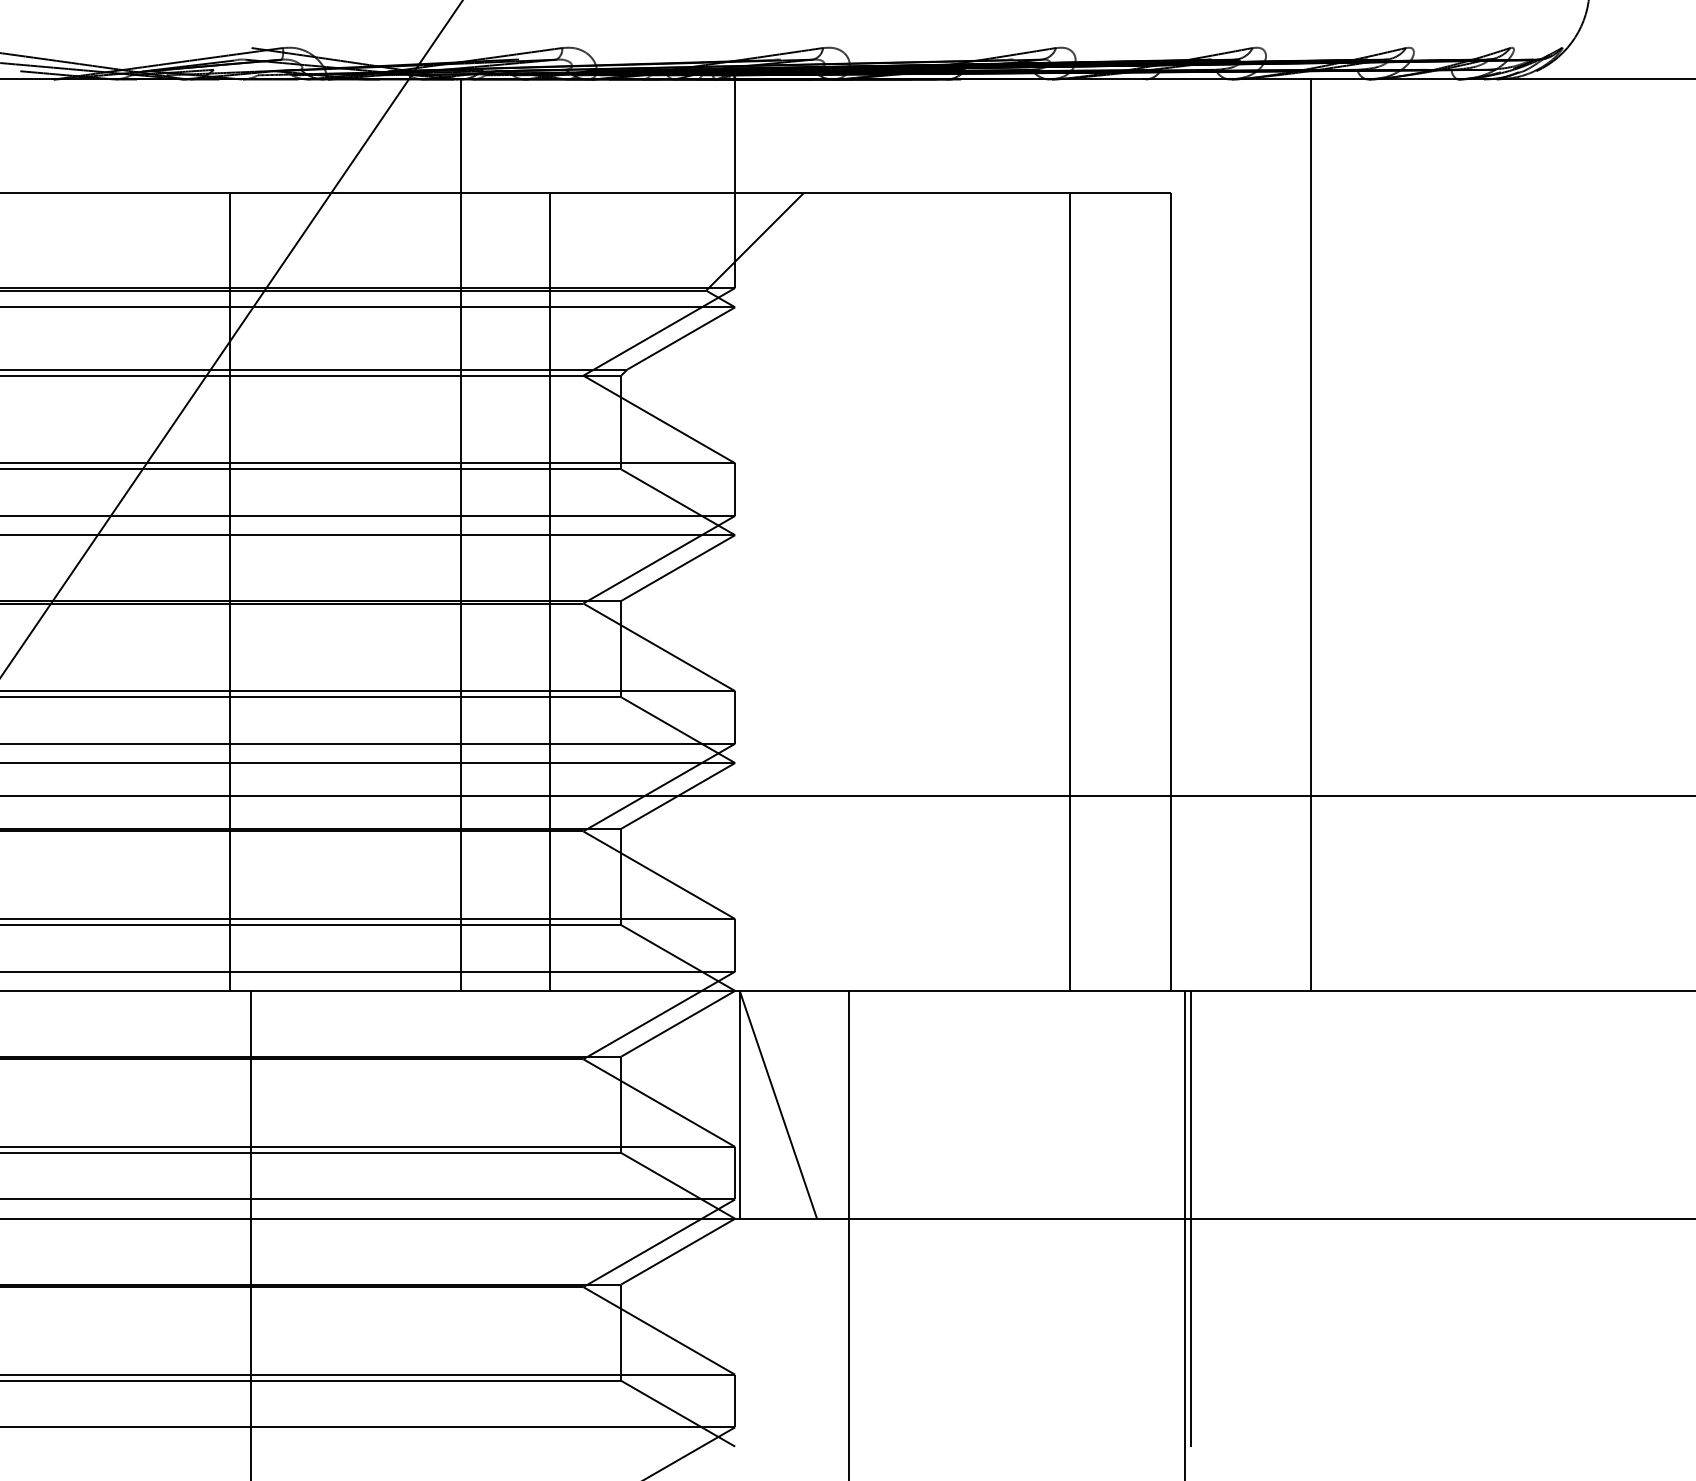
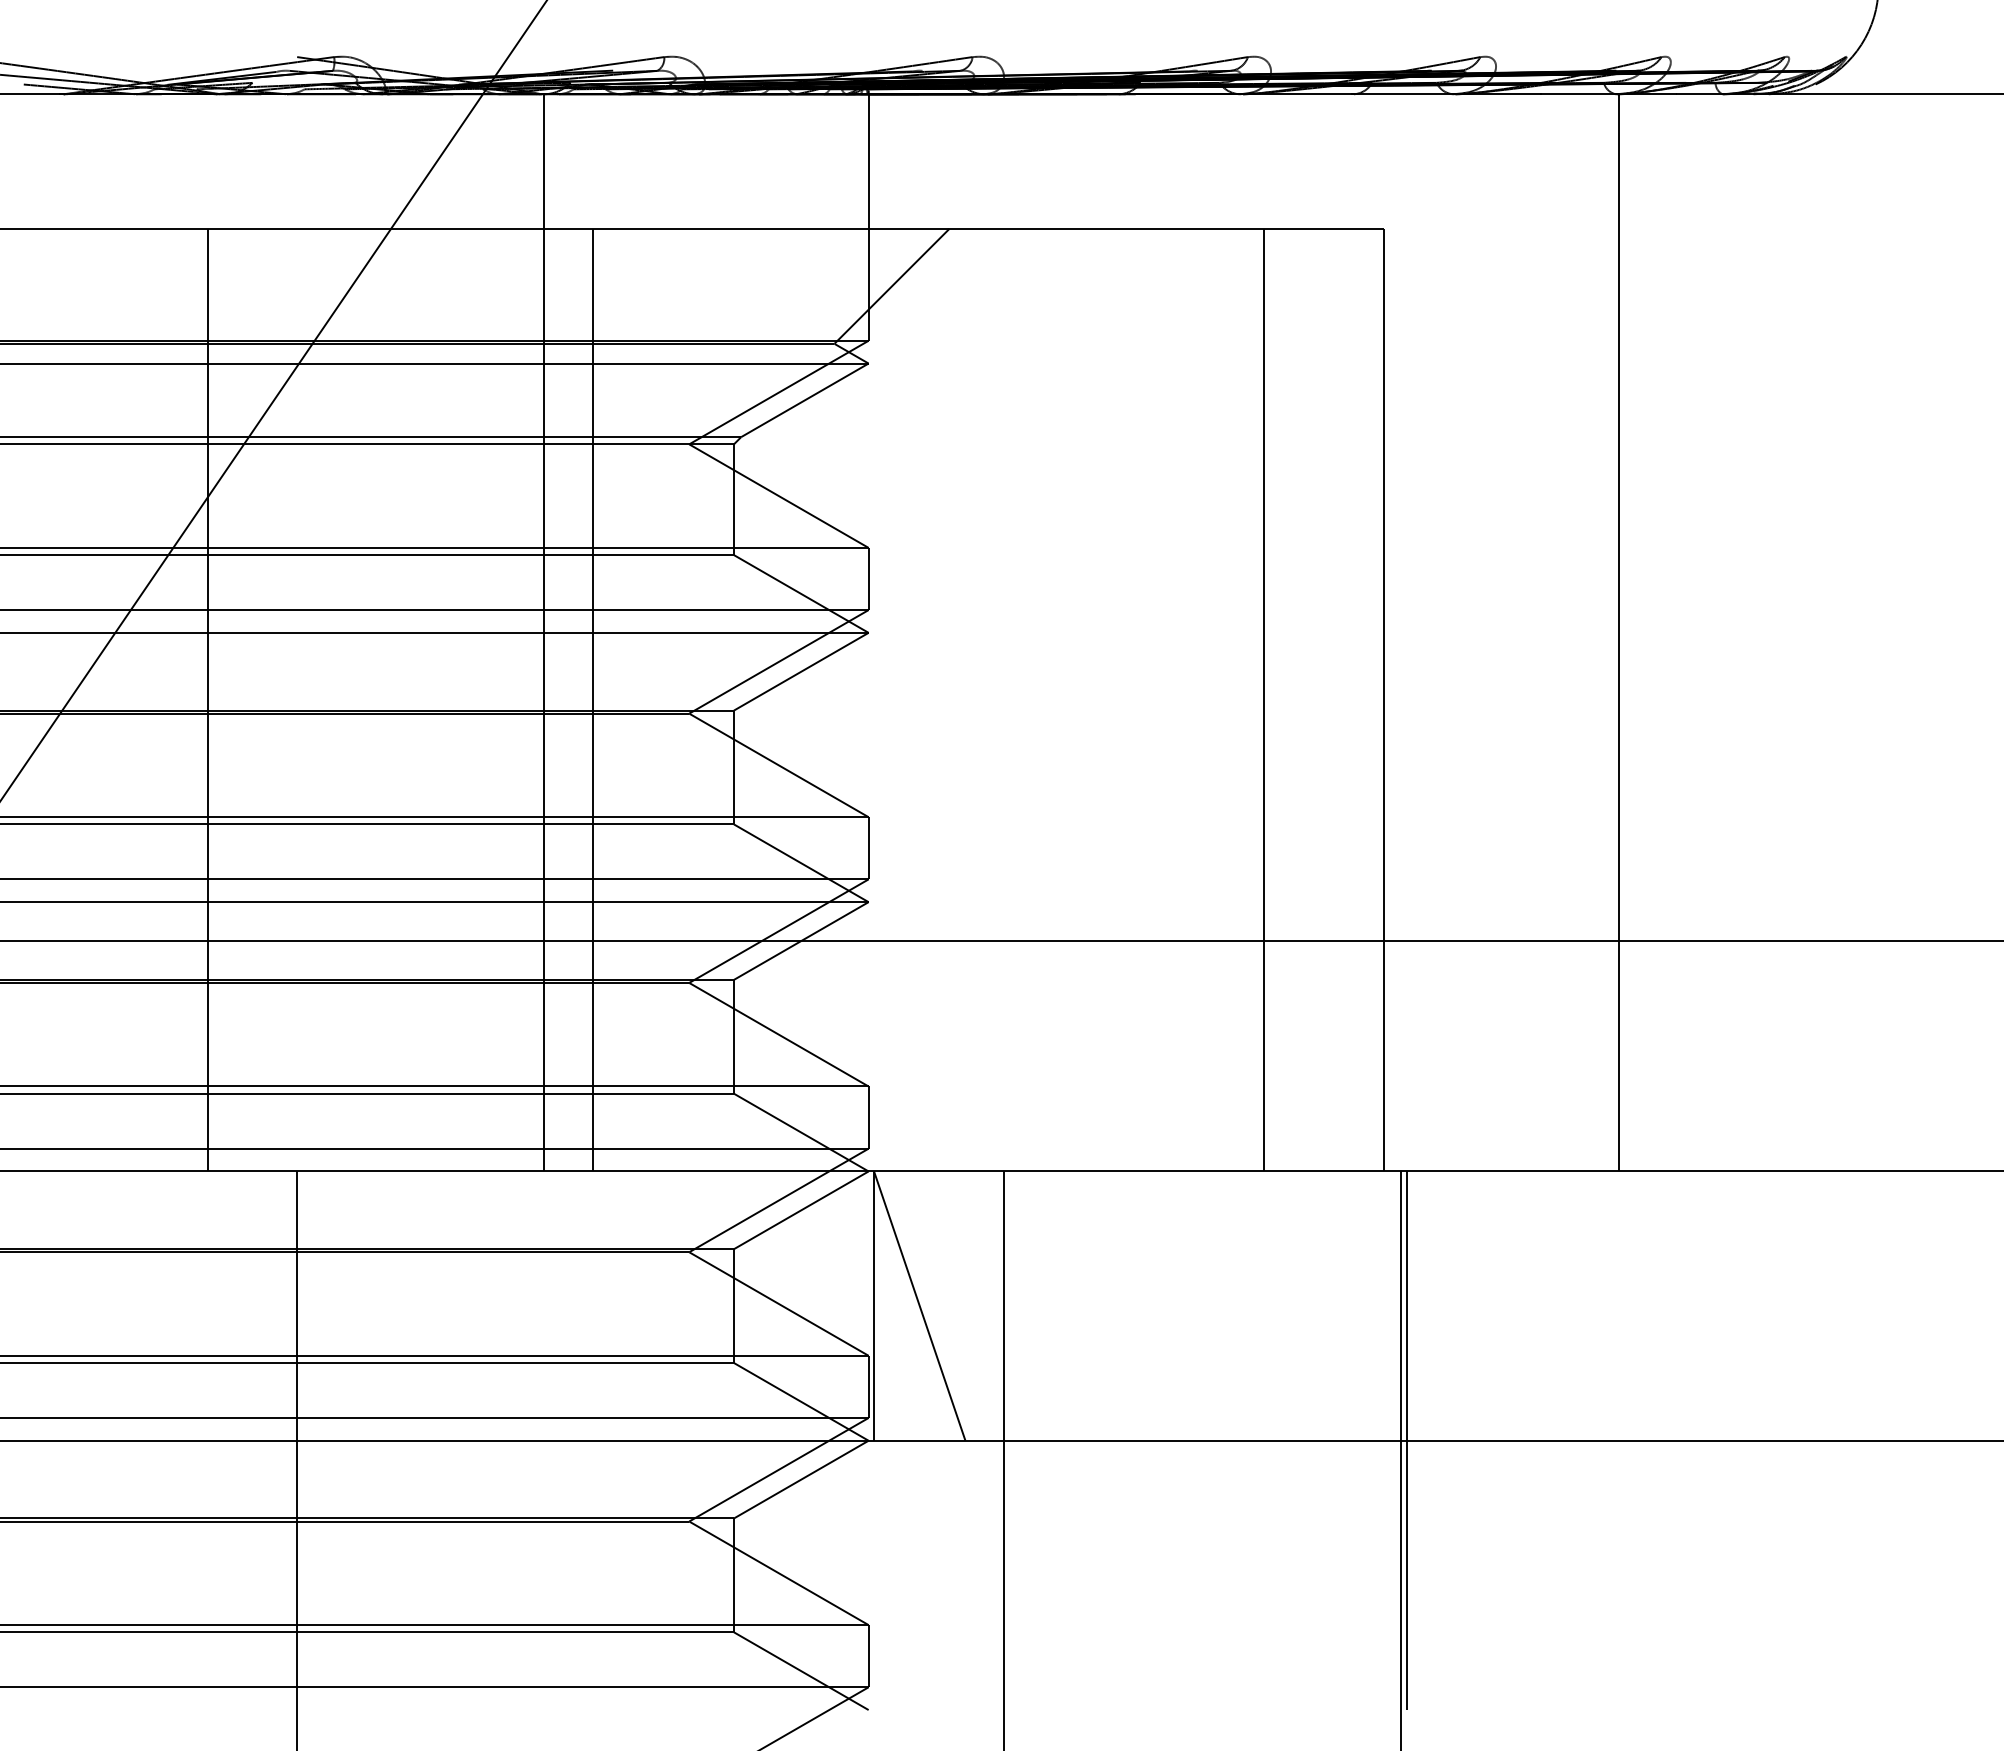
line: (1311, 534) -> (1619, 632), moved
line: (229, 591) -> (208, 699), moved
line: (549, 591) -> (592, 699), moved

